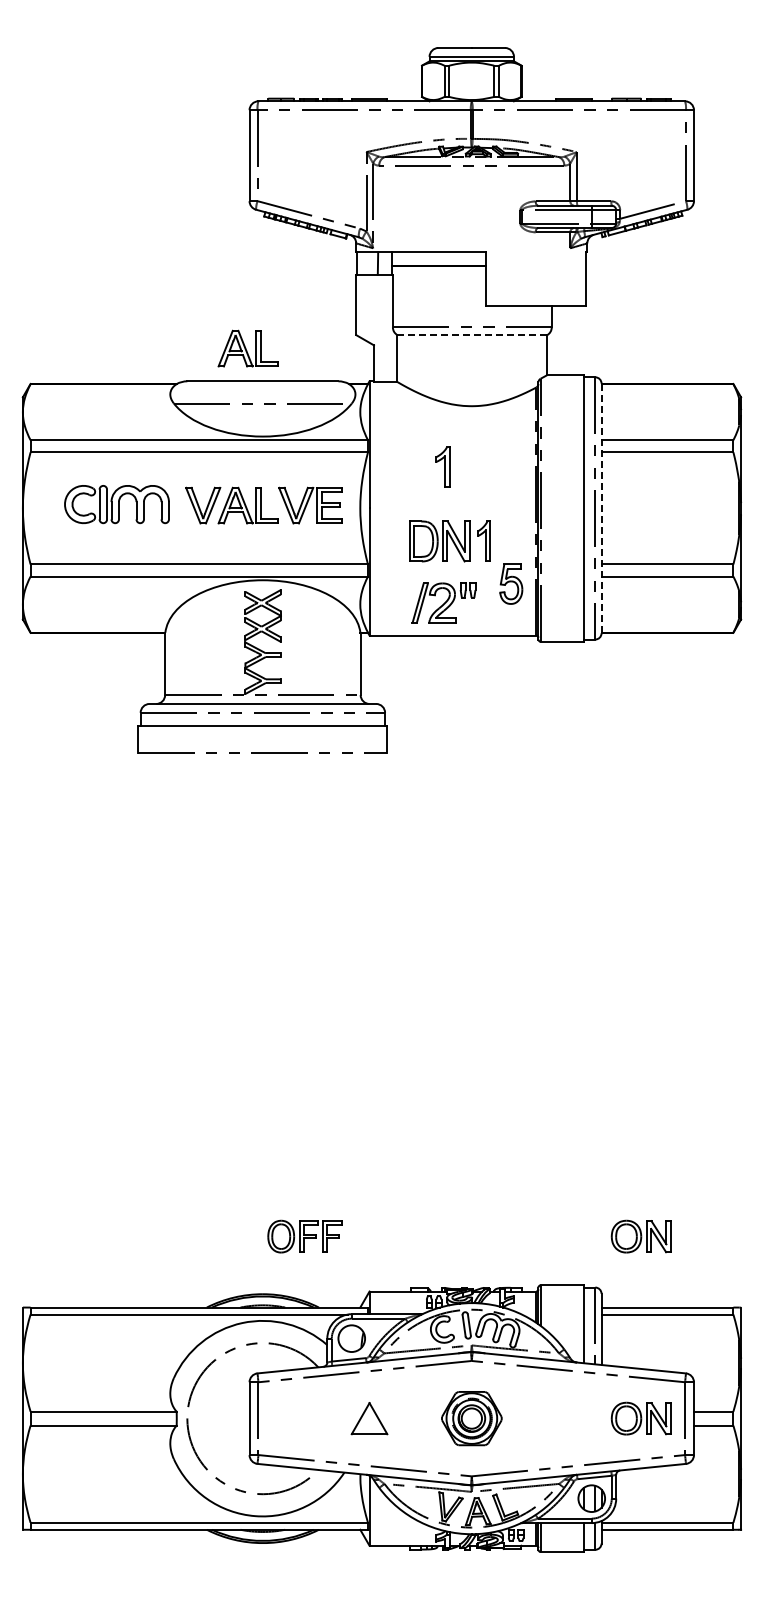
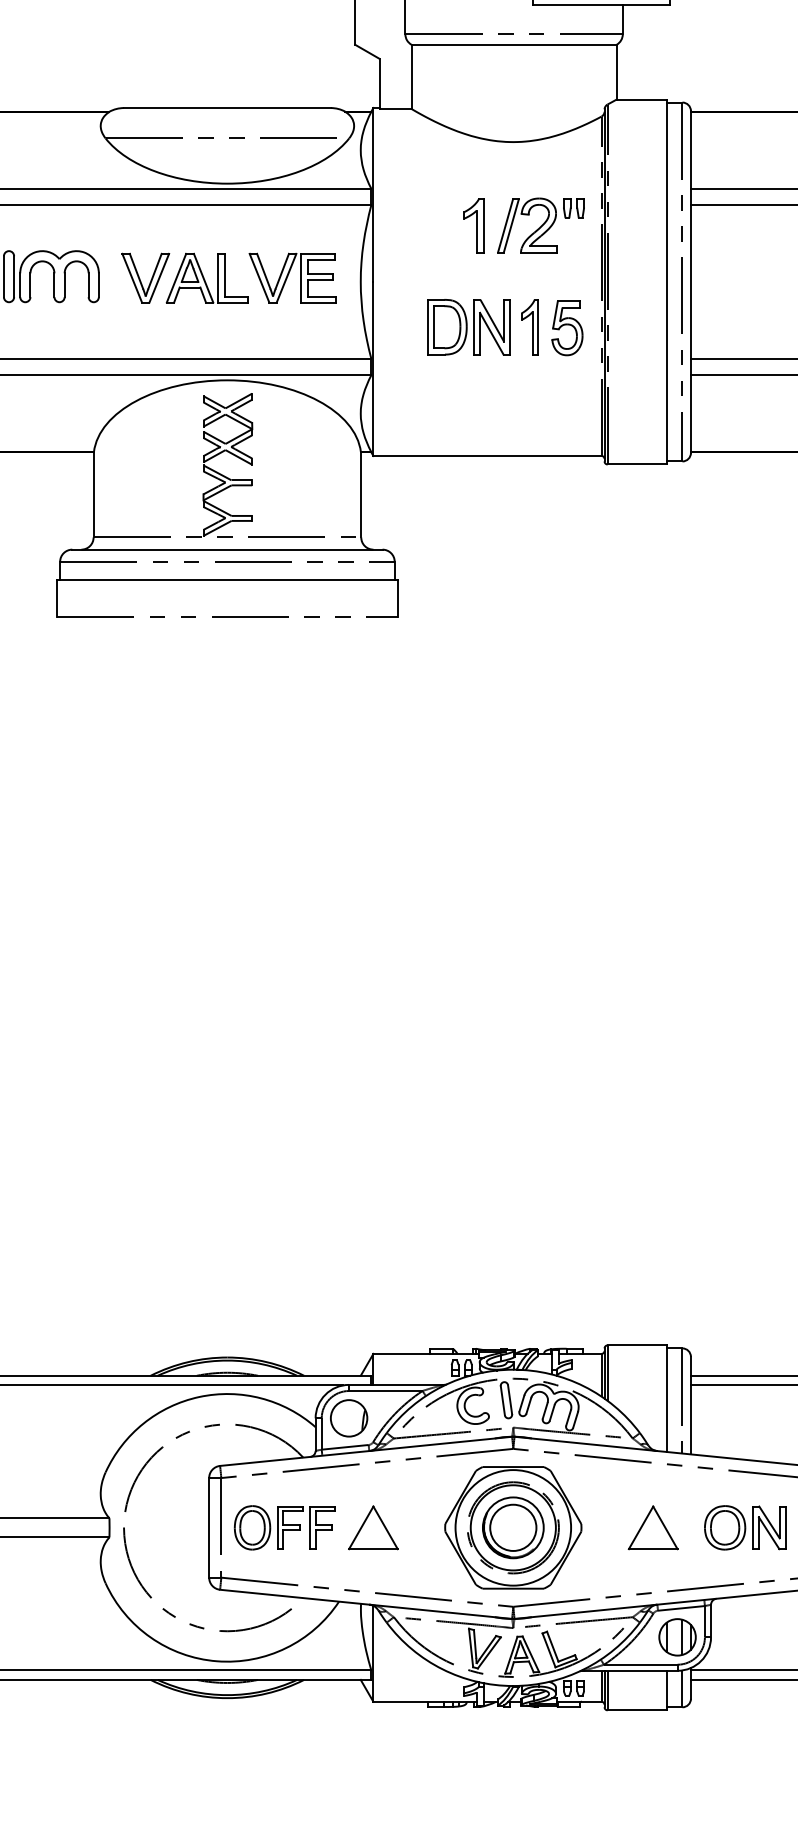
line: (472, 335) -> (514, 45), dashed -> solid
part: (247, 348) -> (206, 63), removed
line: (601, 508) -> (690, 282), dashed -> solid
part: (511, 583) -> (567, 327), moved
part: (443, 602) -> (540, 224), moved
part: (304, 1236) -> (284, 1527), moved
part: (640, 1236) -> (744, 1278), removed
part: (471, 1418) -> (512, 1527), size x1.67
part: (573, 1418) -> (652, 1527), added

